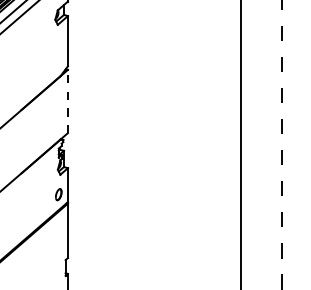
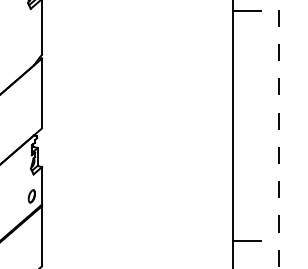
line: (252, 27) -> (245, 11), added
line: (67, 101) -> (41, 93), dashed -> solid
line: (252, 234) -> (245, 240), added

